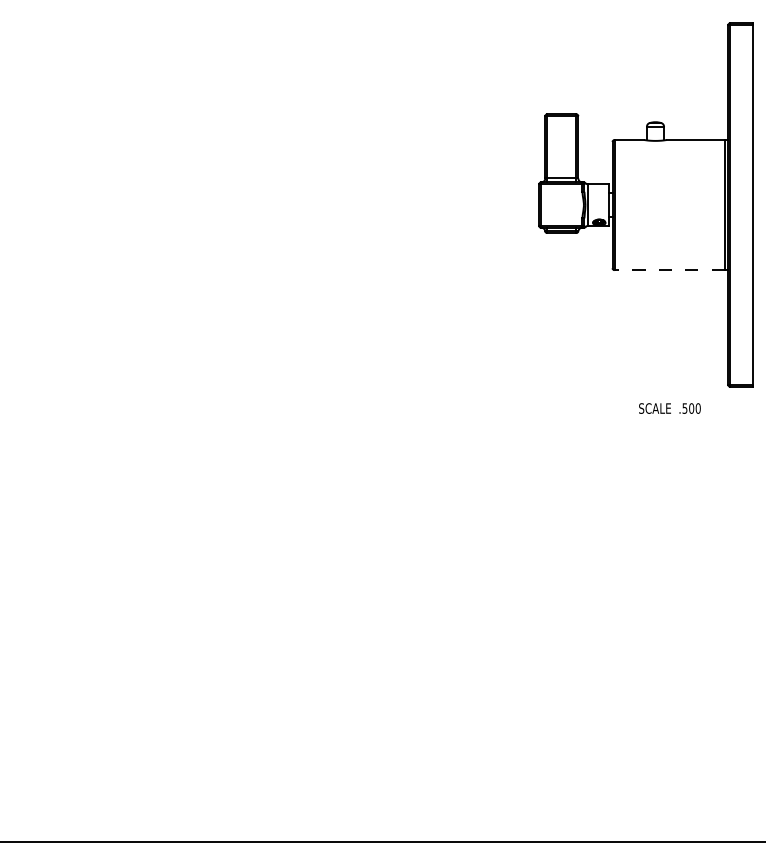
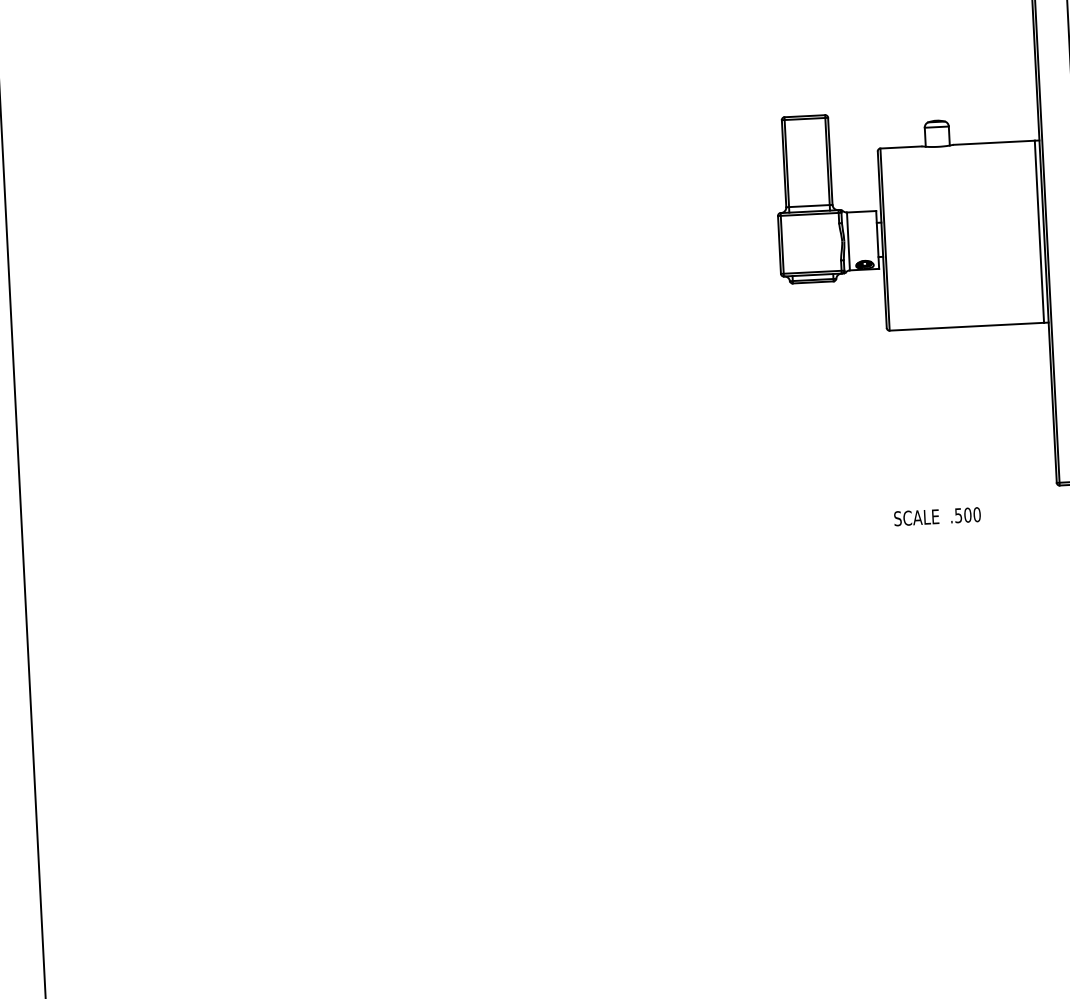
line: (669, 270) -> (966, 327), dashed -> solid
text: (669, 408) -> (936, 516), moved

